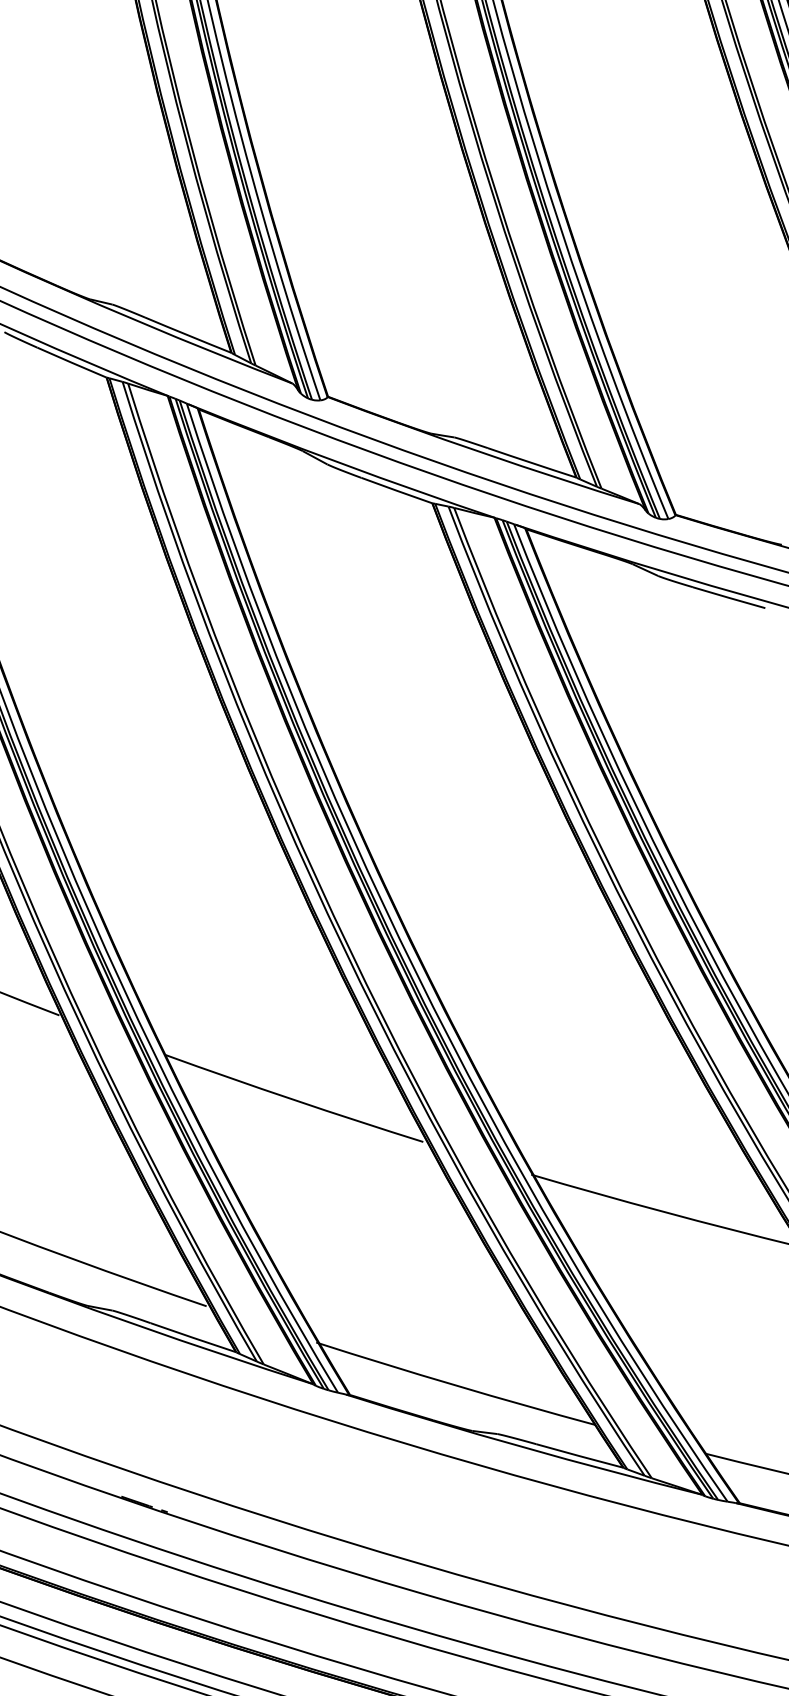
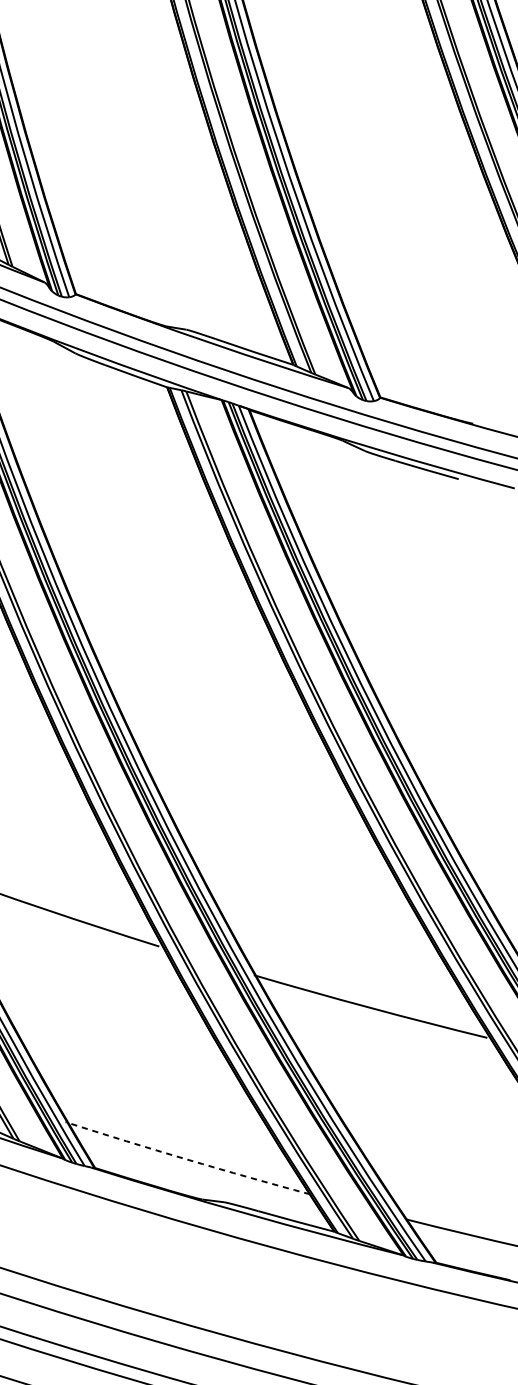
arc: (455, 1385) -> (187, 1159), solid -> dashed

